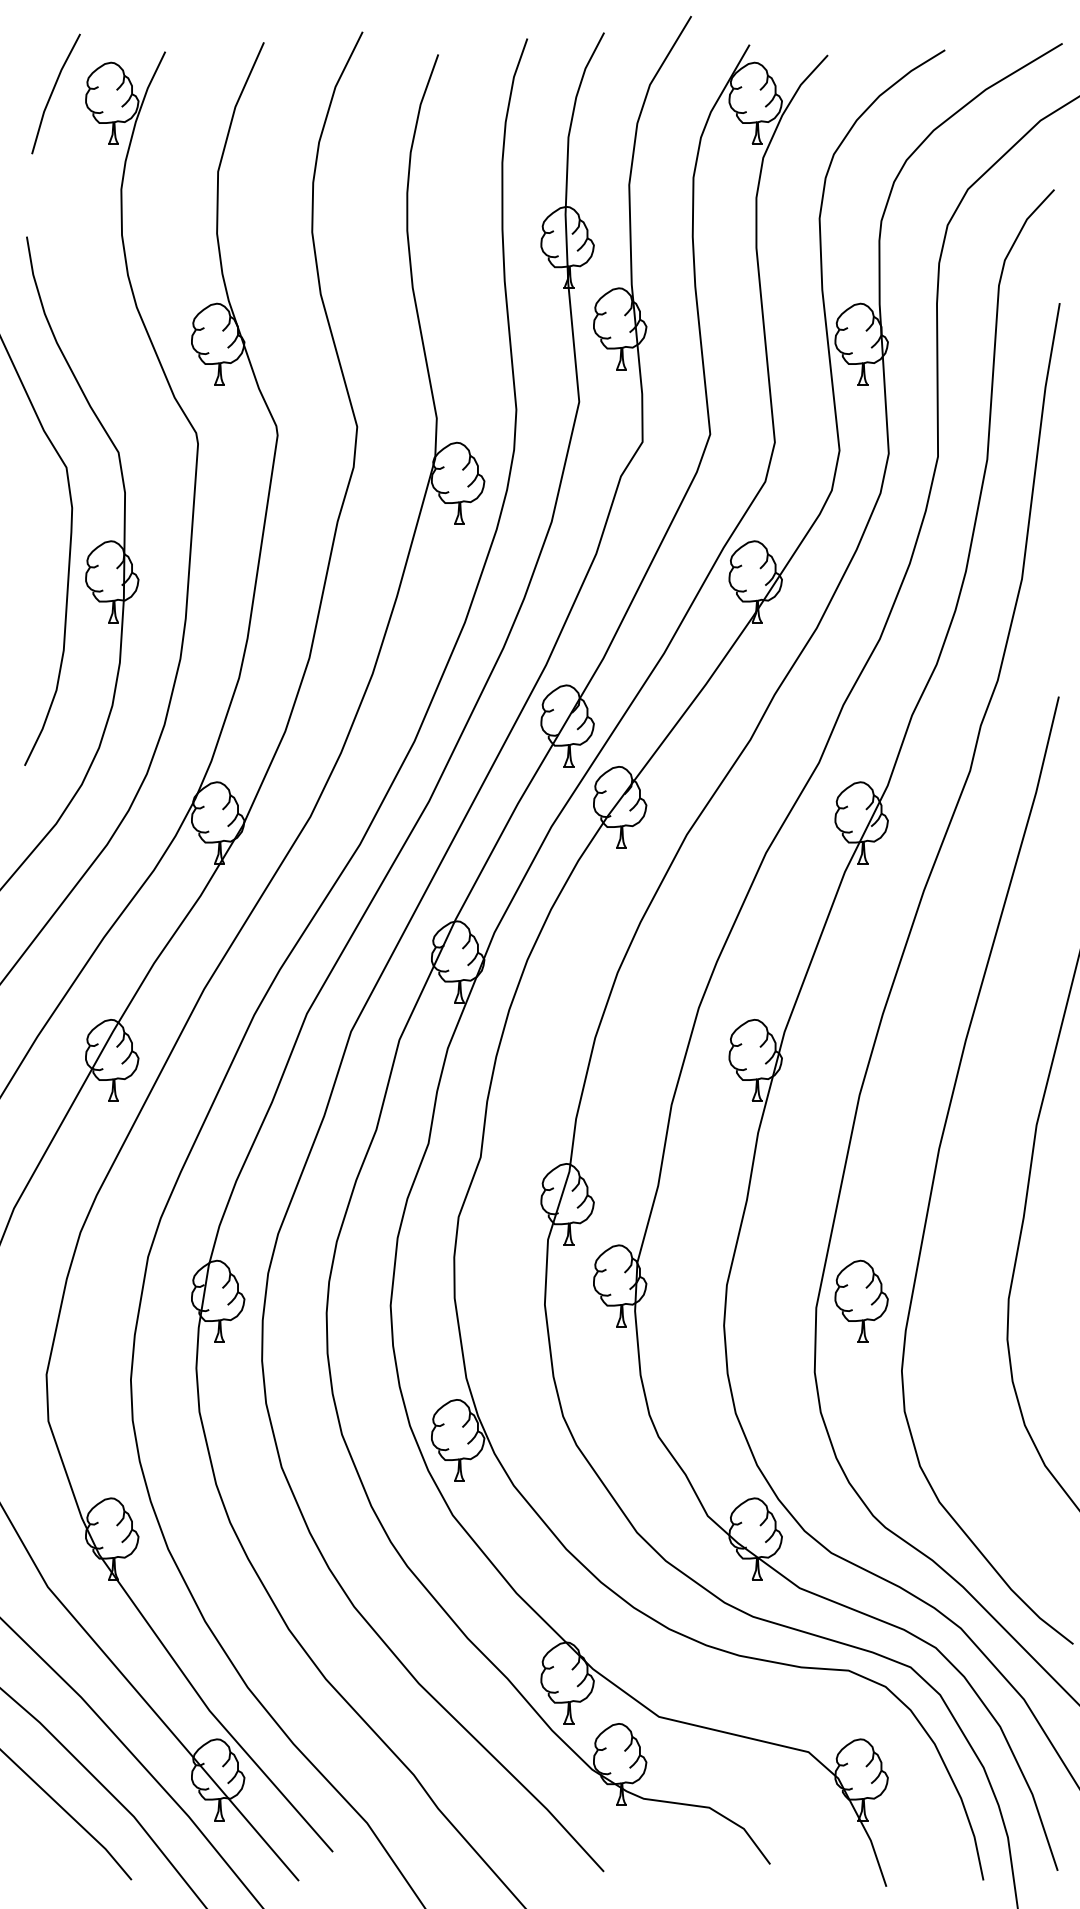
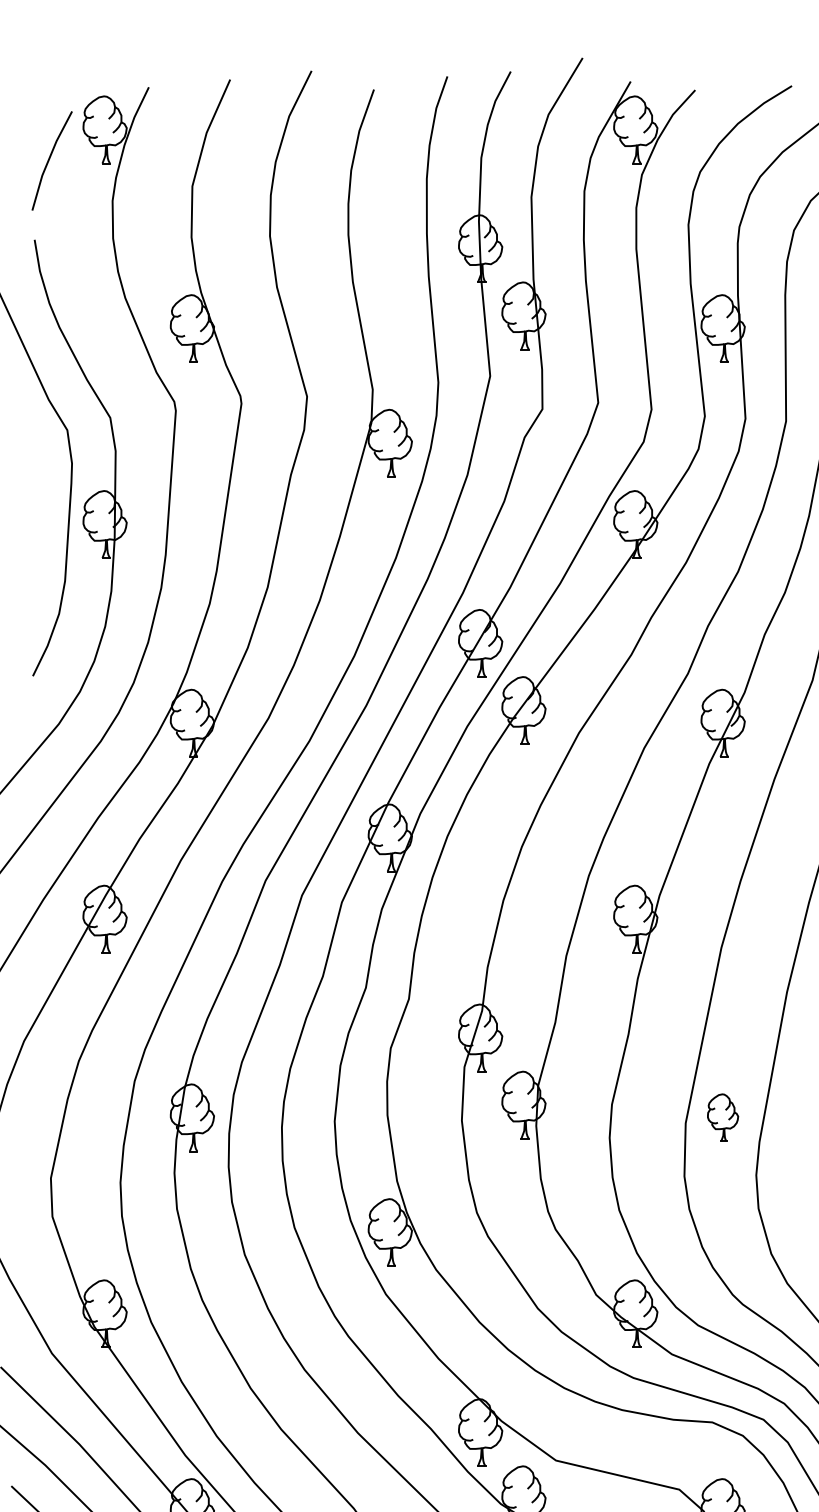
line: (53, 92) -> (50, 159), moved
part: (861, 1300) -> (722, 1117), size x0.7

